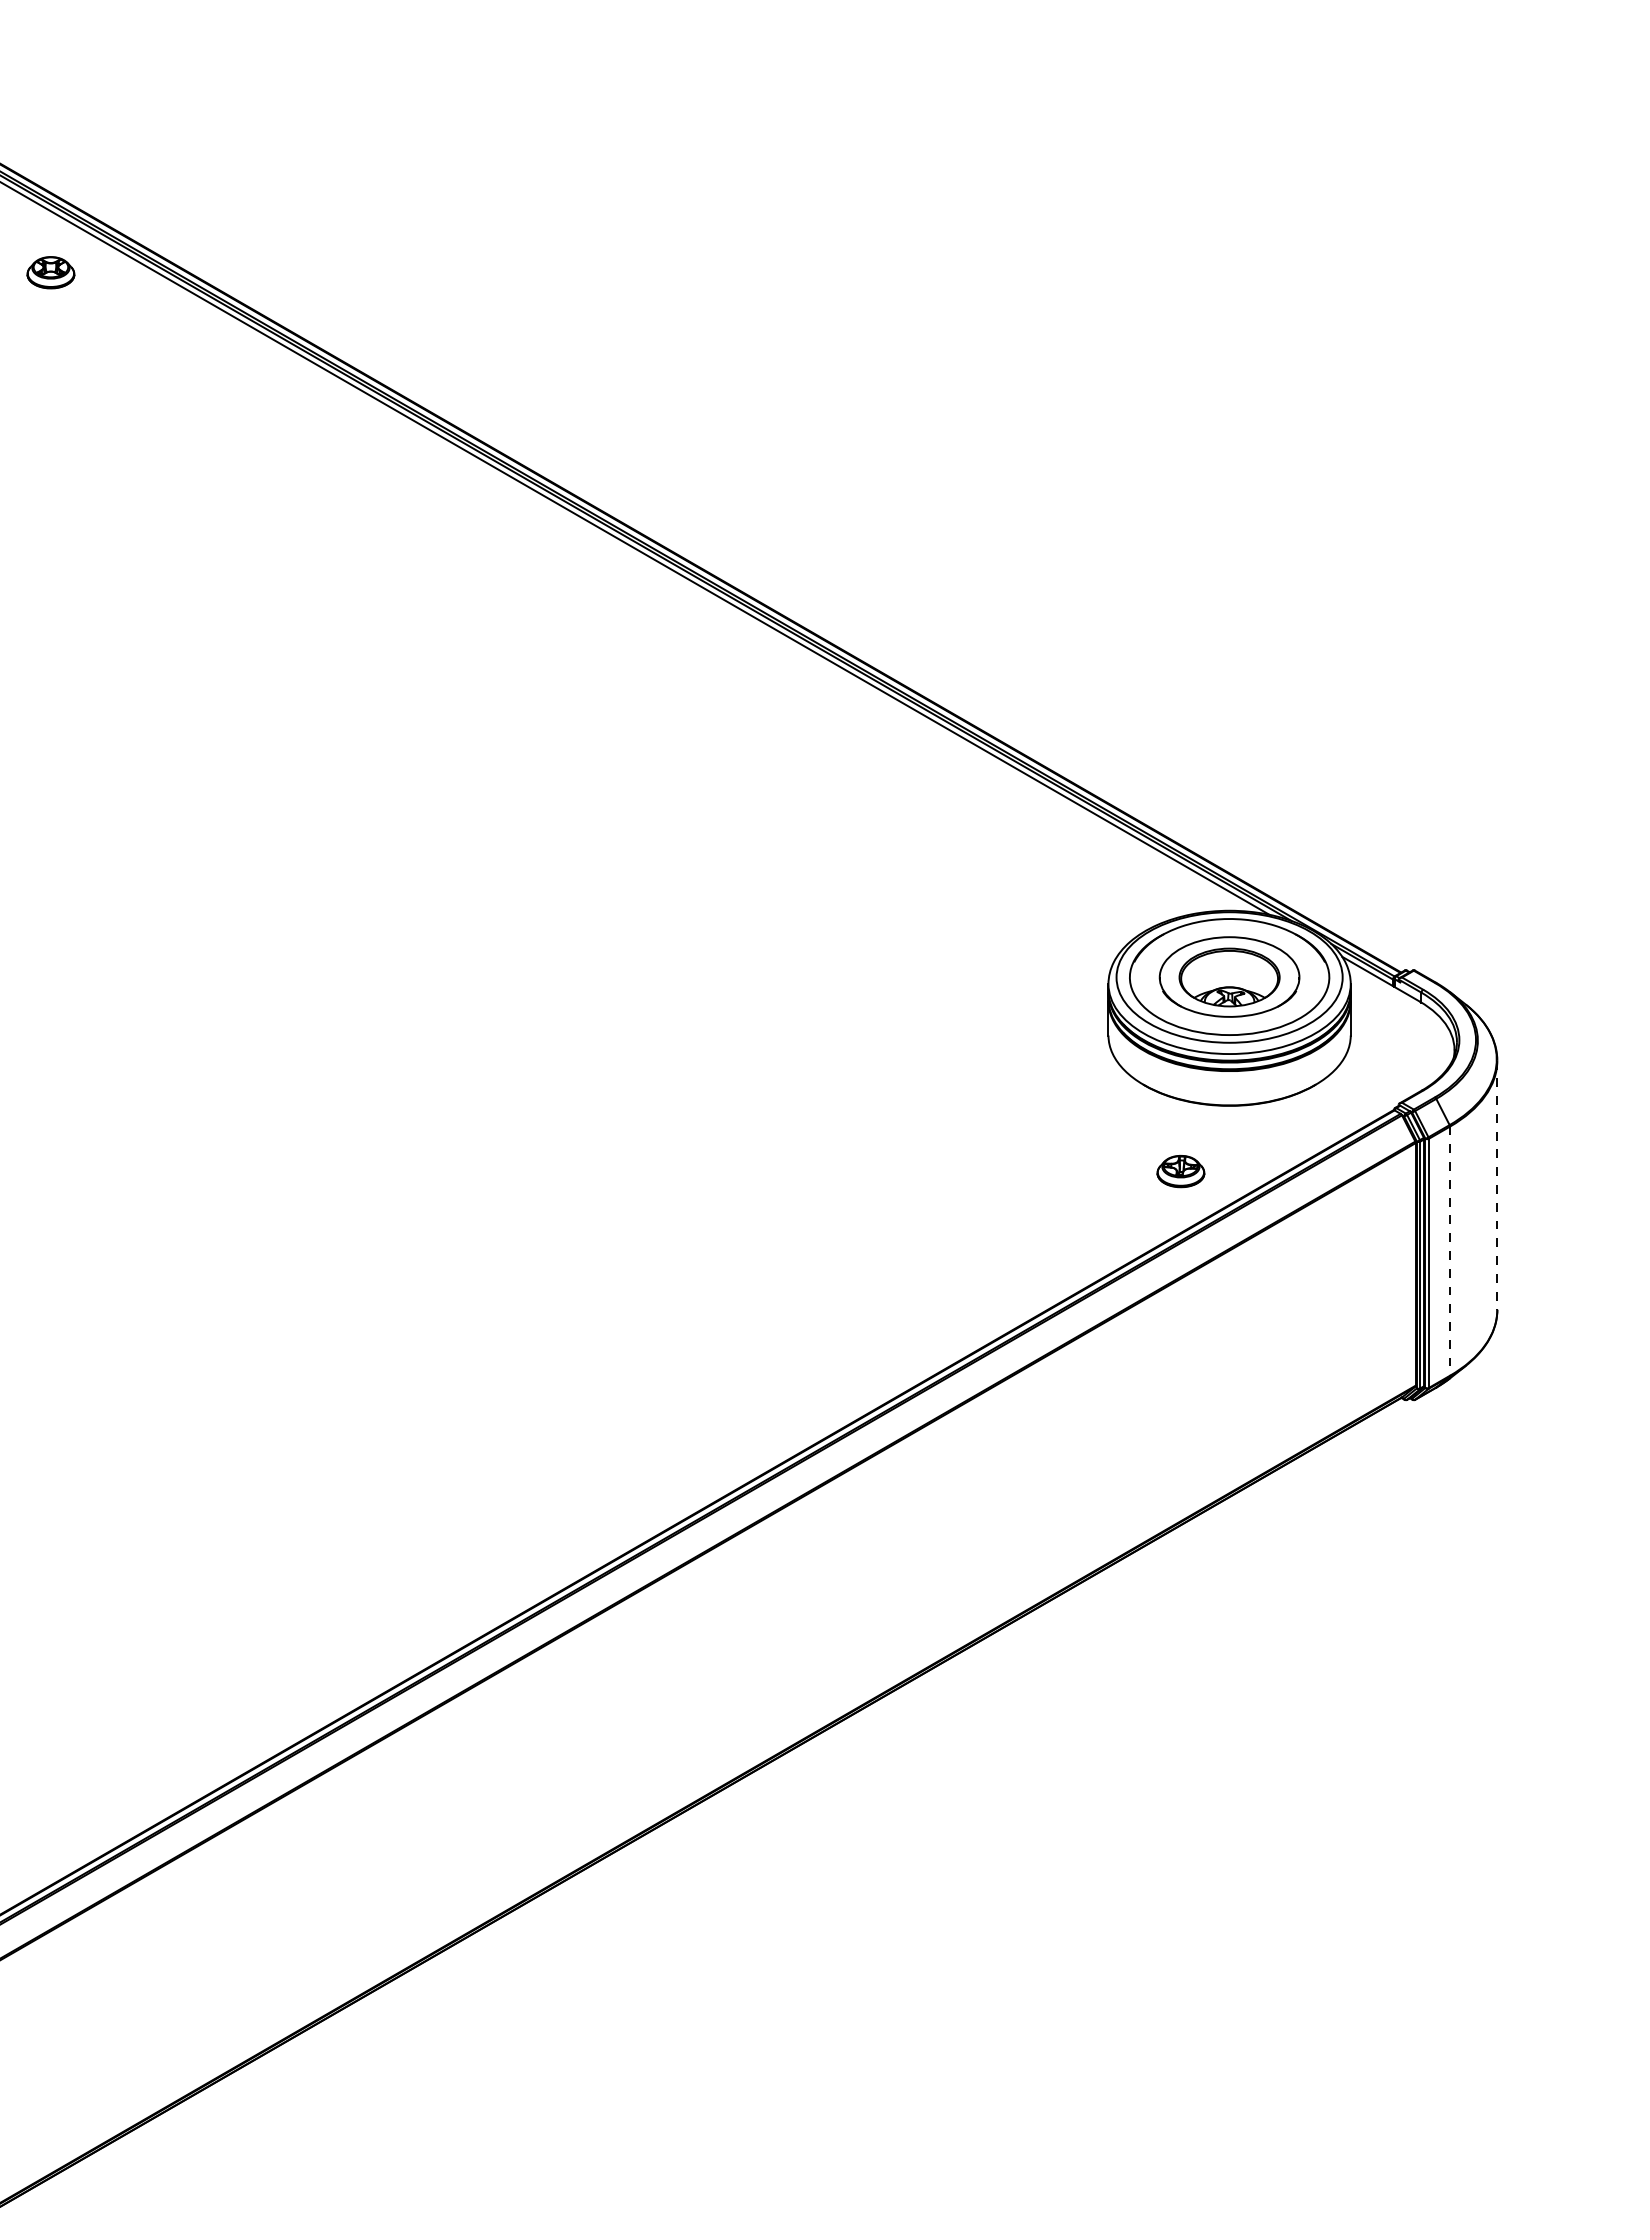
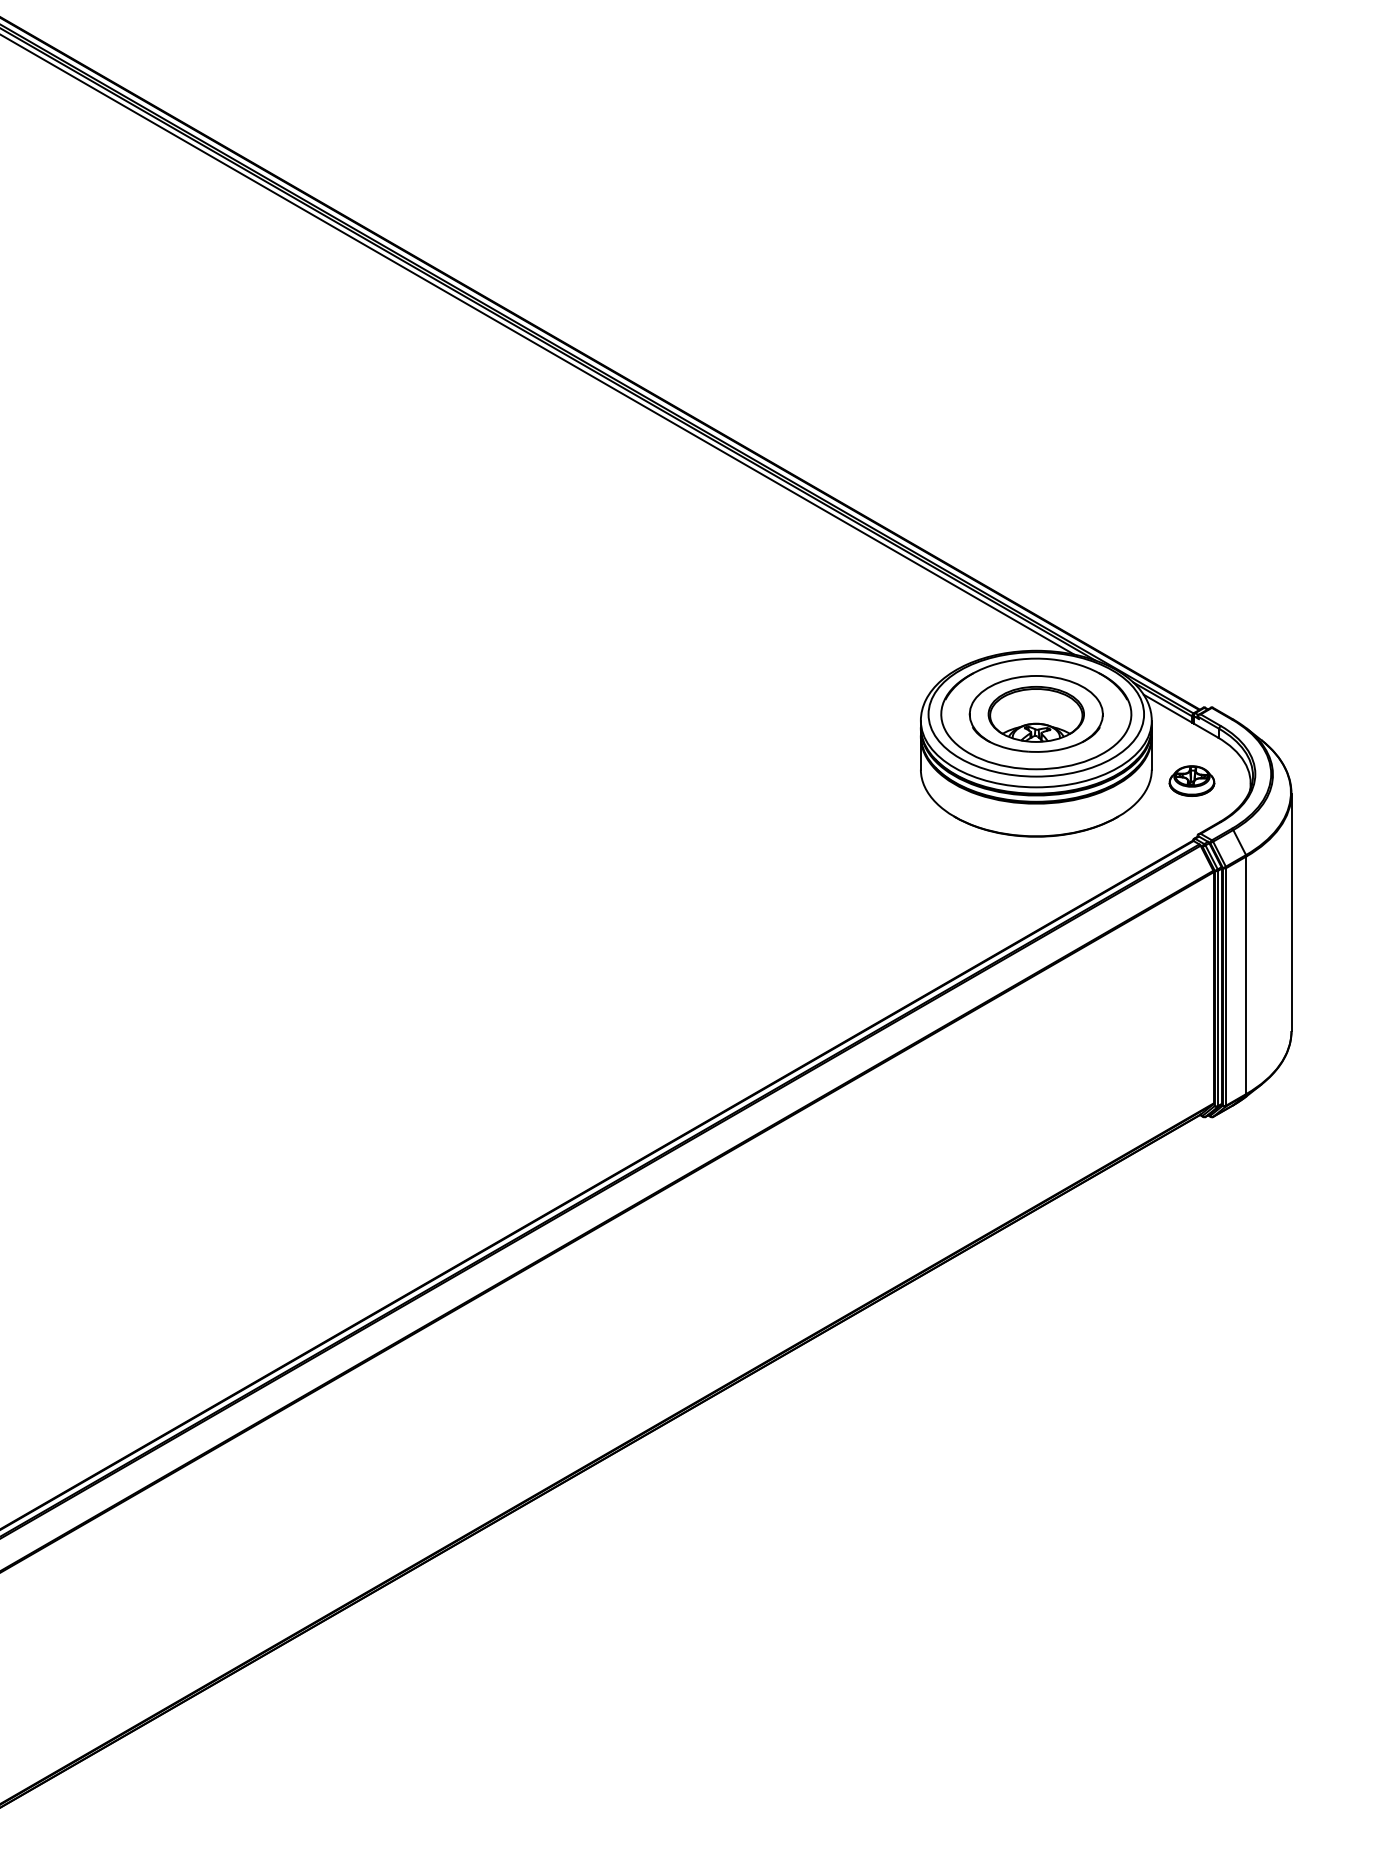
part: (1180, 1171) -> (1191, 781), moved
line: (1497, 1185) -> (1291, 912), dashed -> solid
line: (1450, 1251) -> (1246, 975), dashed -> solid

